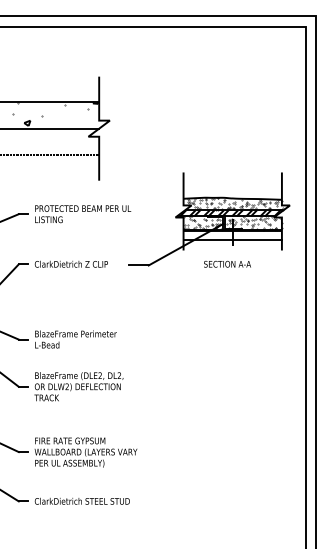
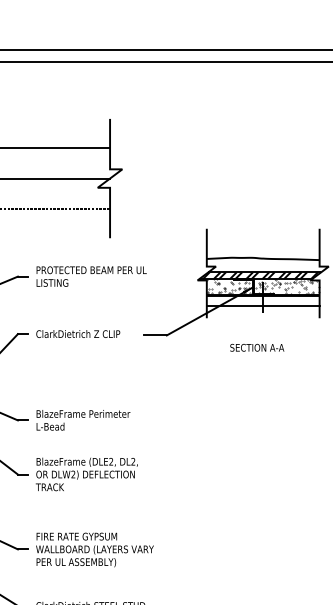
hatch: (55, 113) -> (59, 161), removed
hatch: (237, 204) -> (268, 265), removed
text: (227, 263) -> (257, 346), moved

